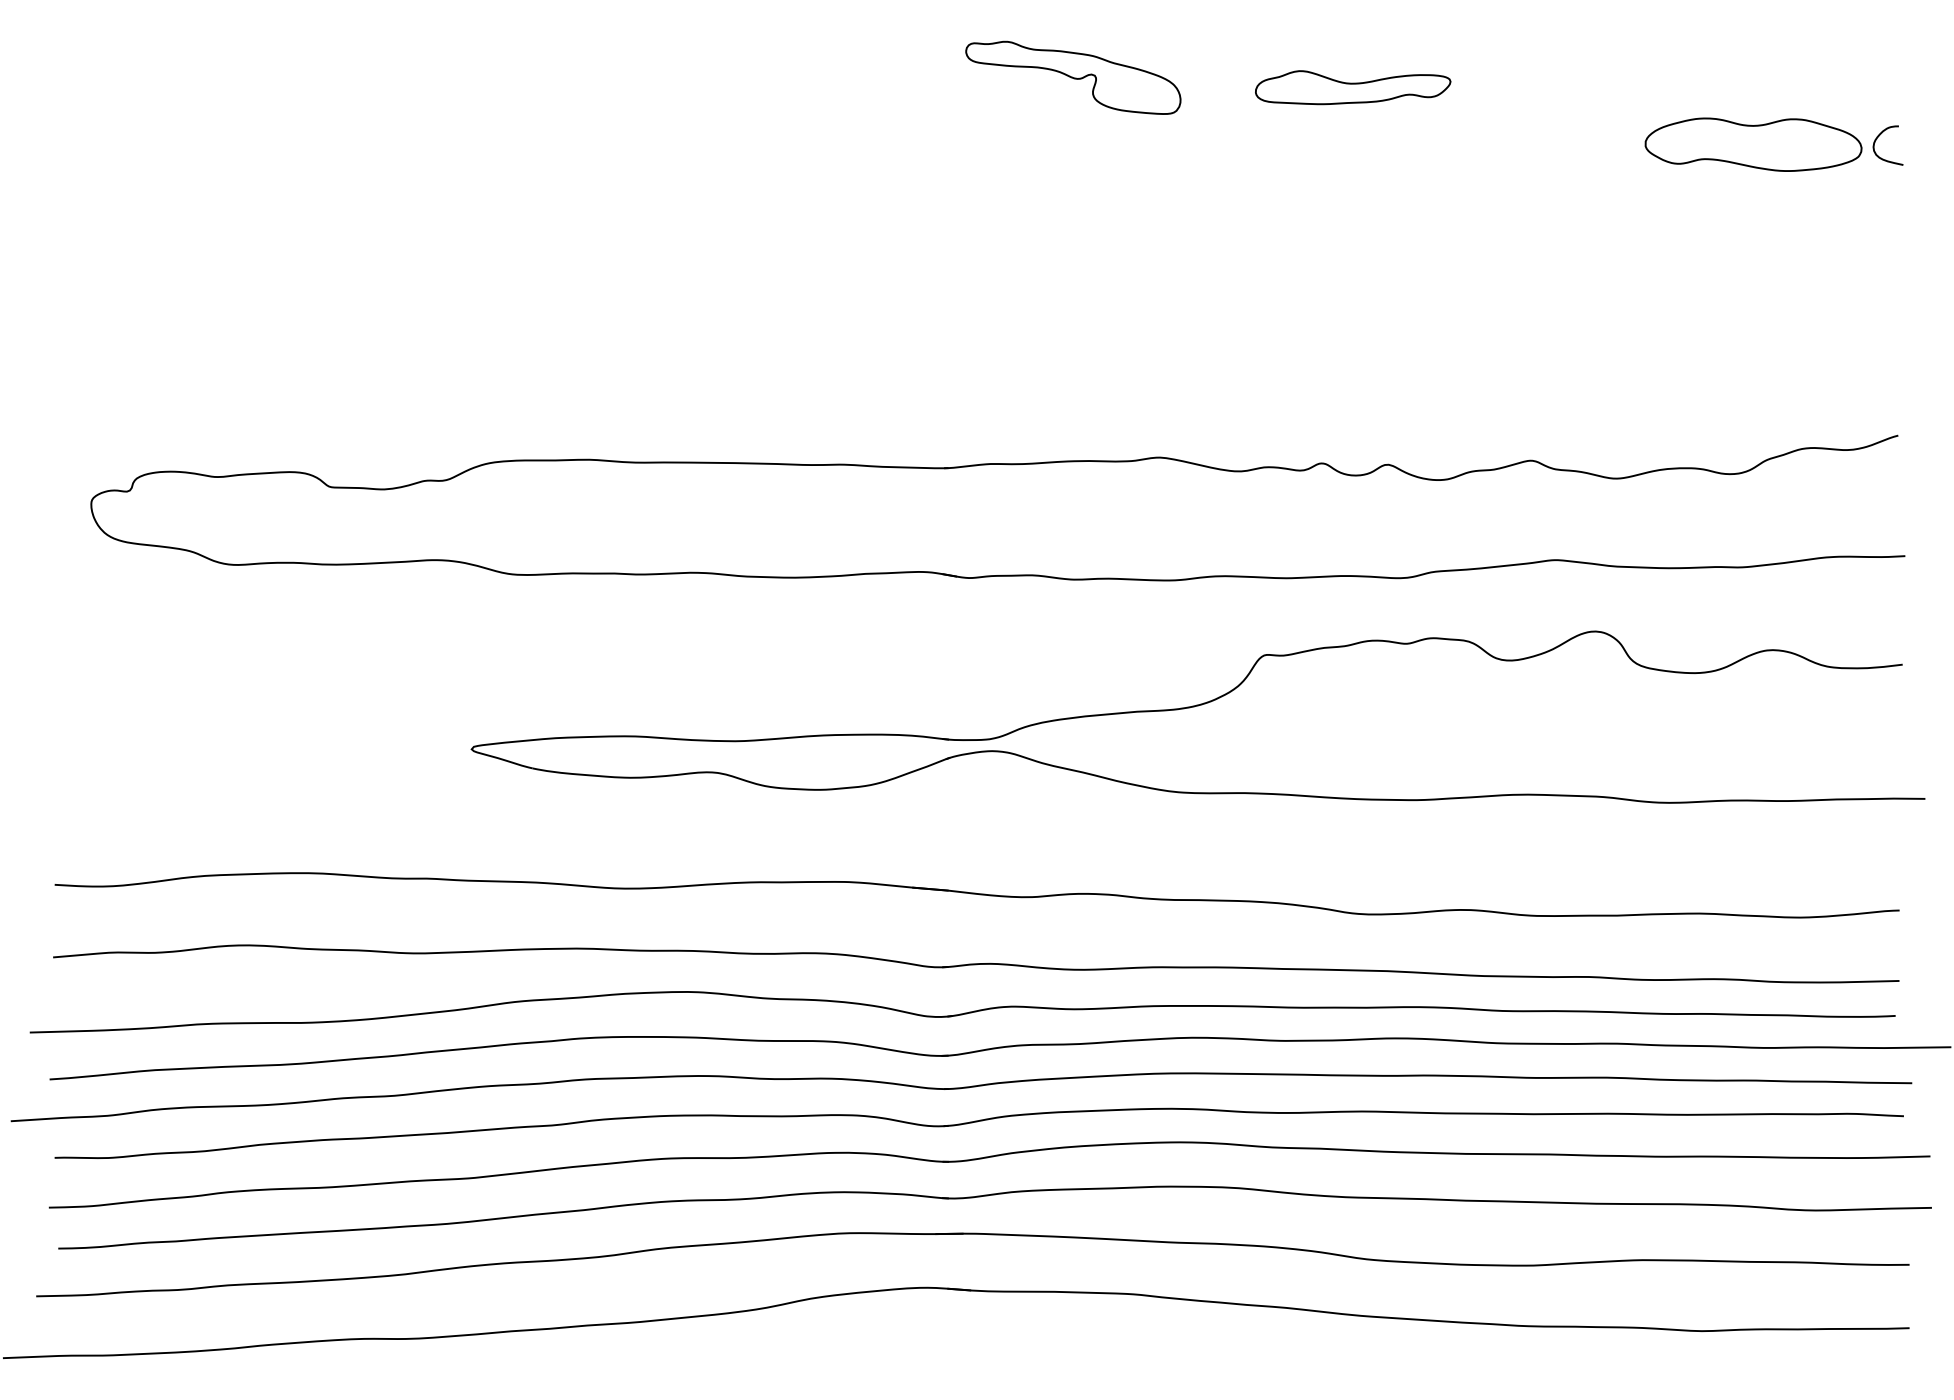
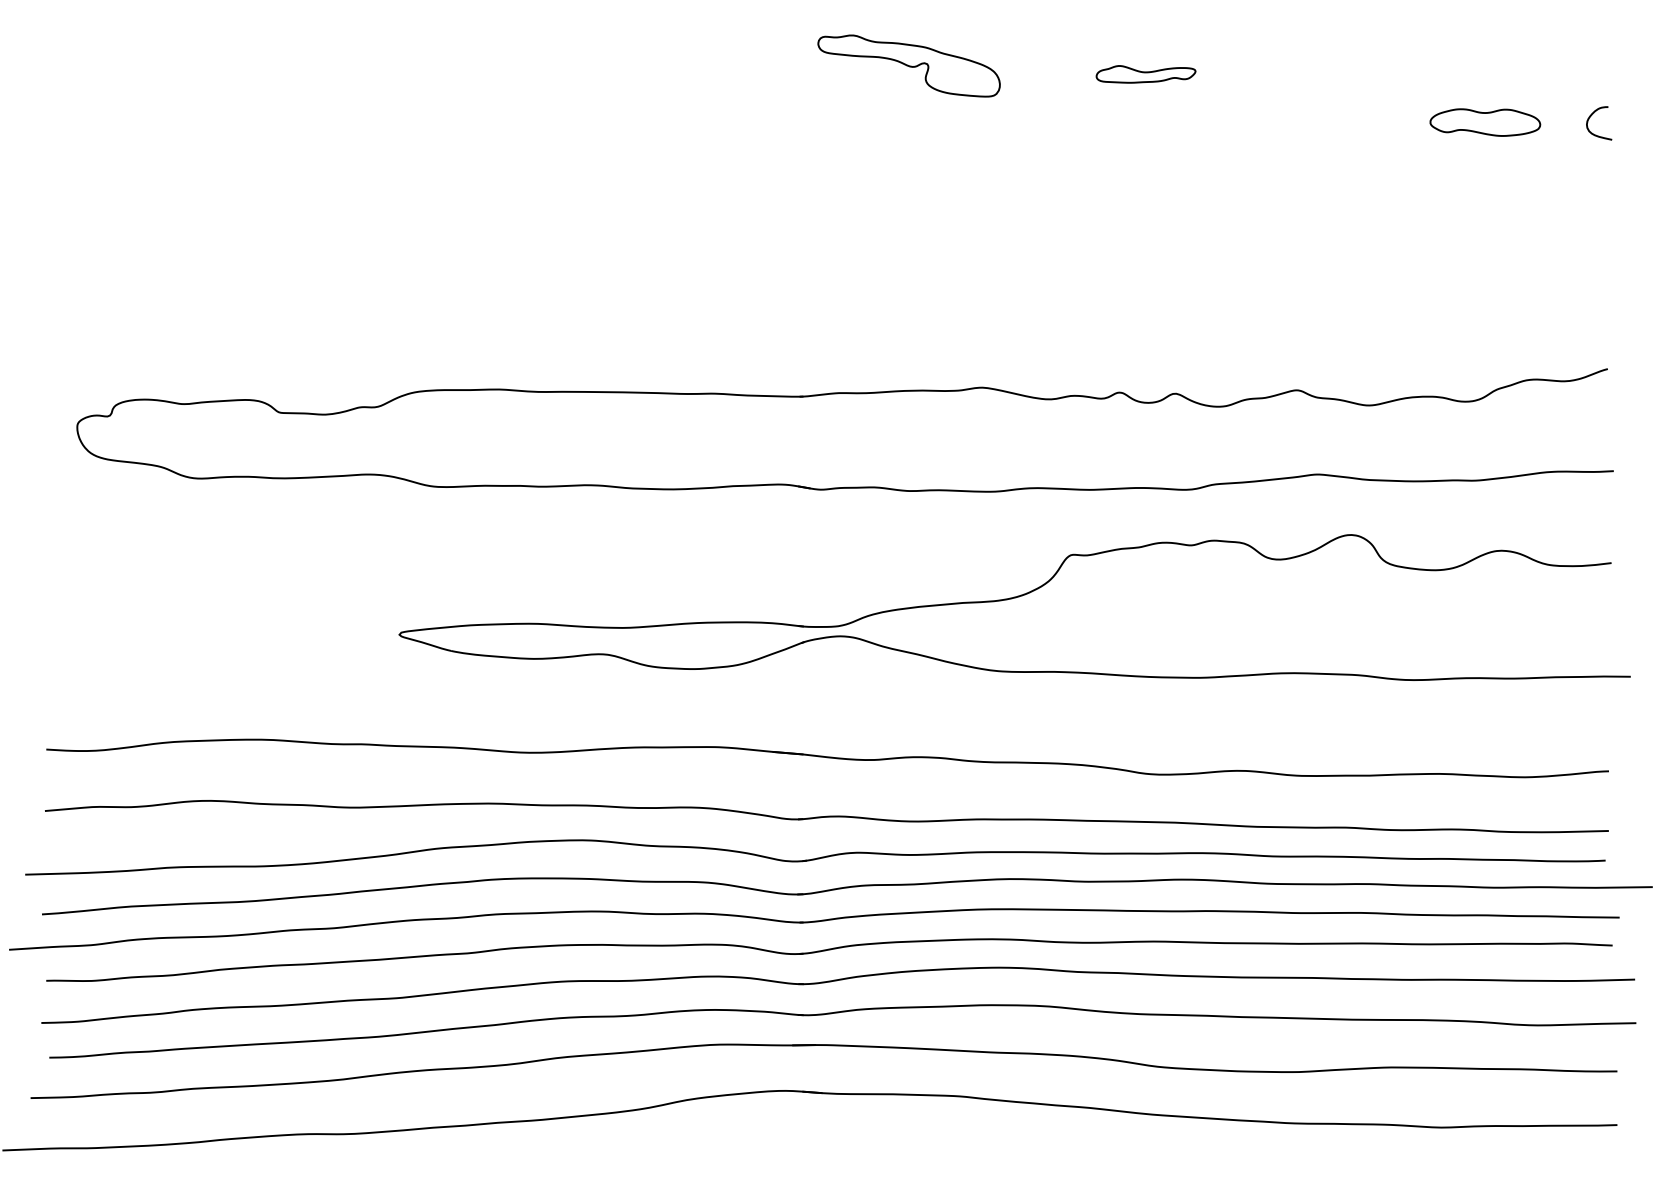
part: (1352, 87) -> (1145, 74), size x0.6
part: (1753, 144) -> (1485, 122), size x0.6

